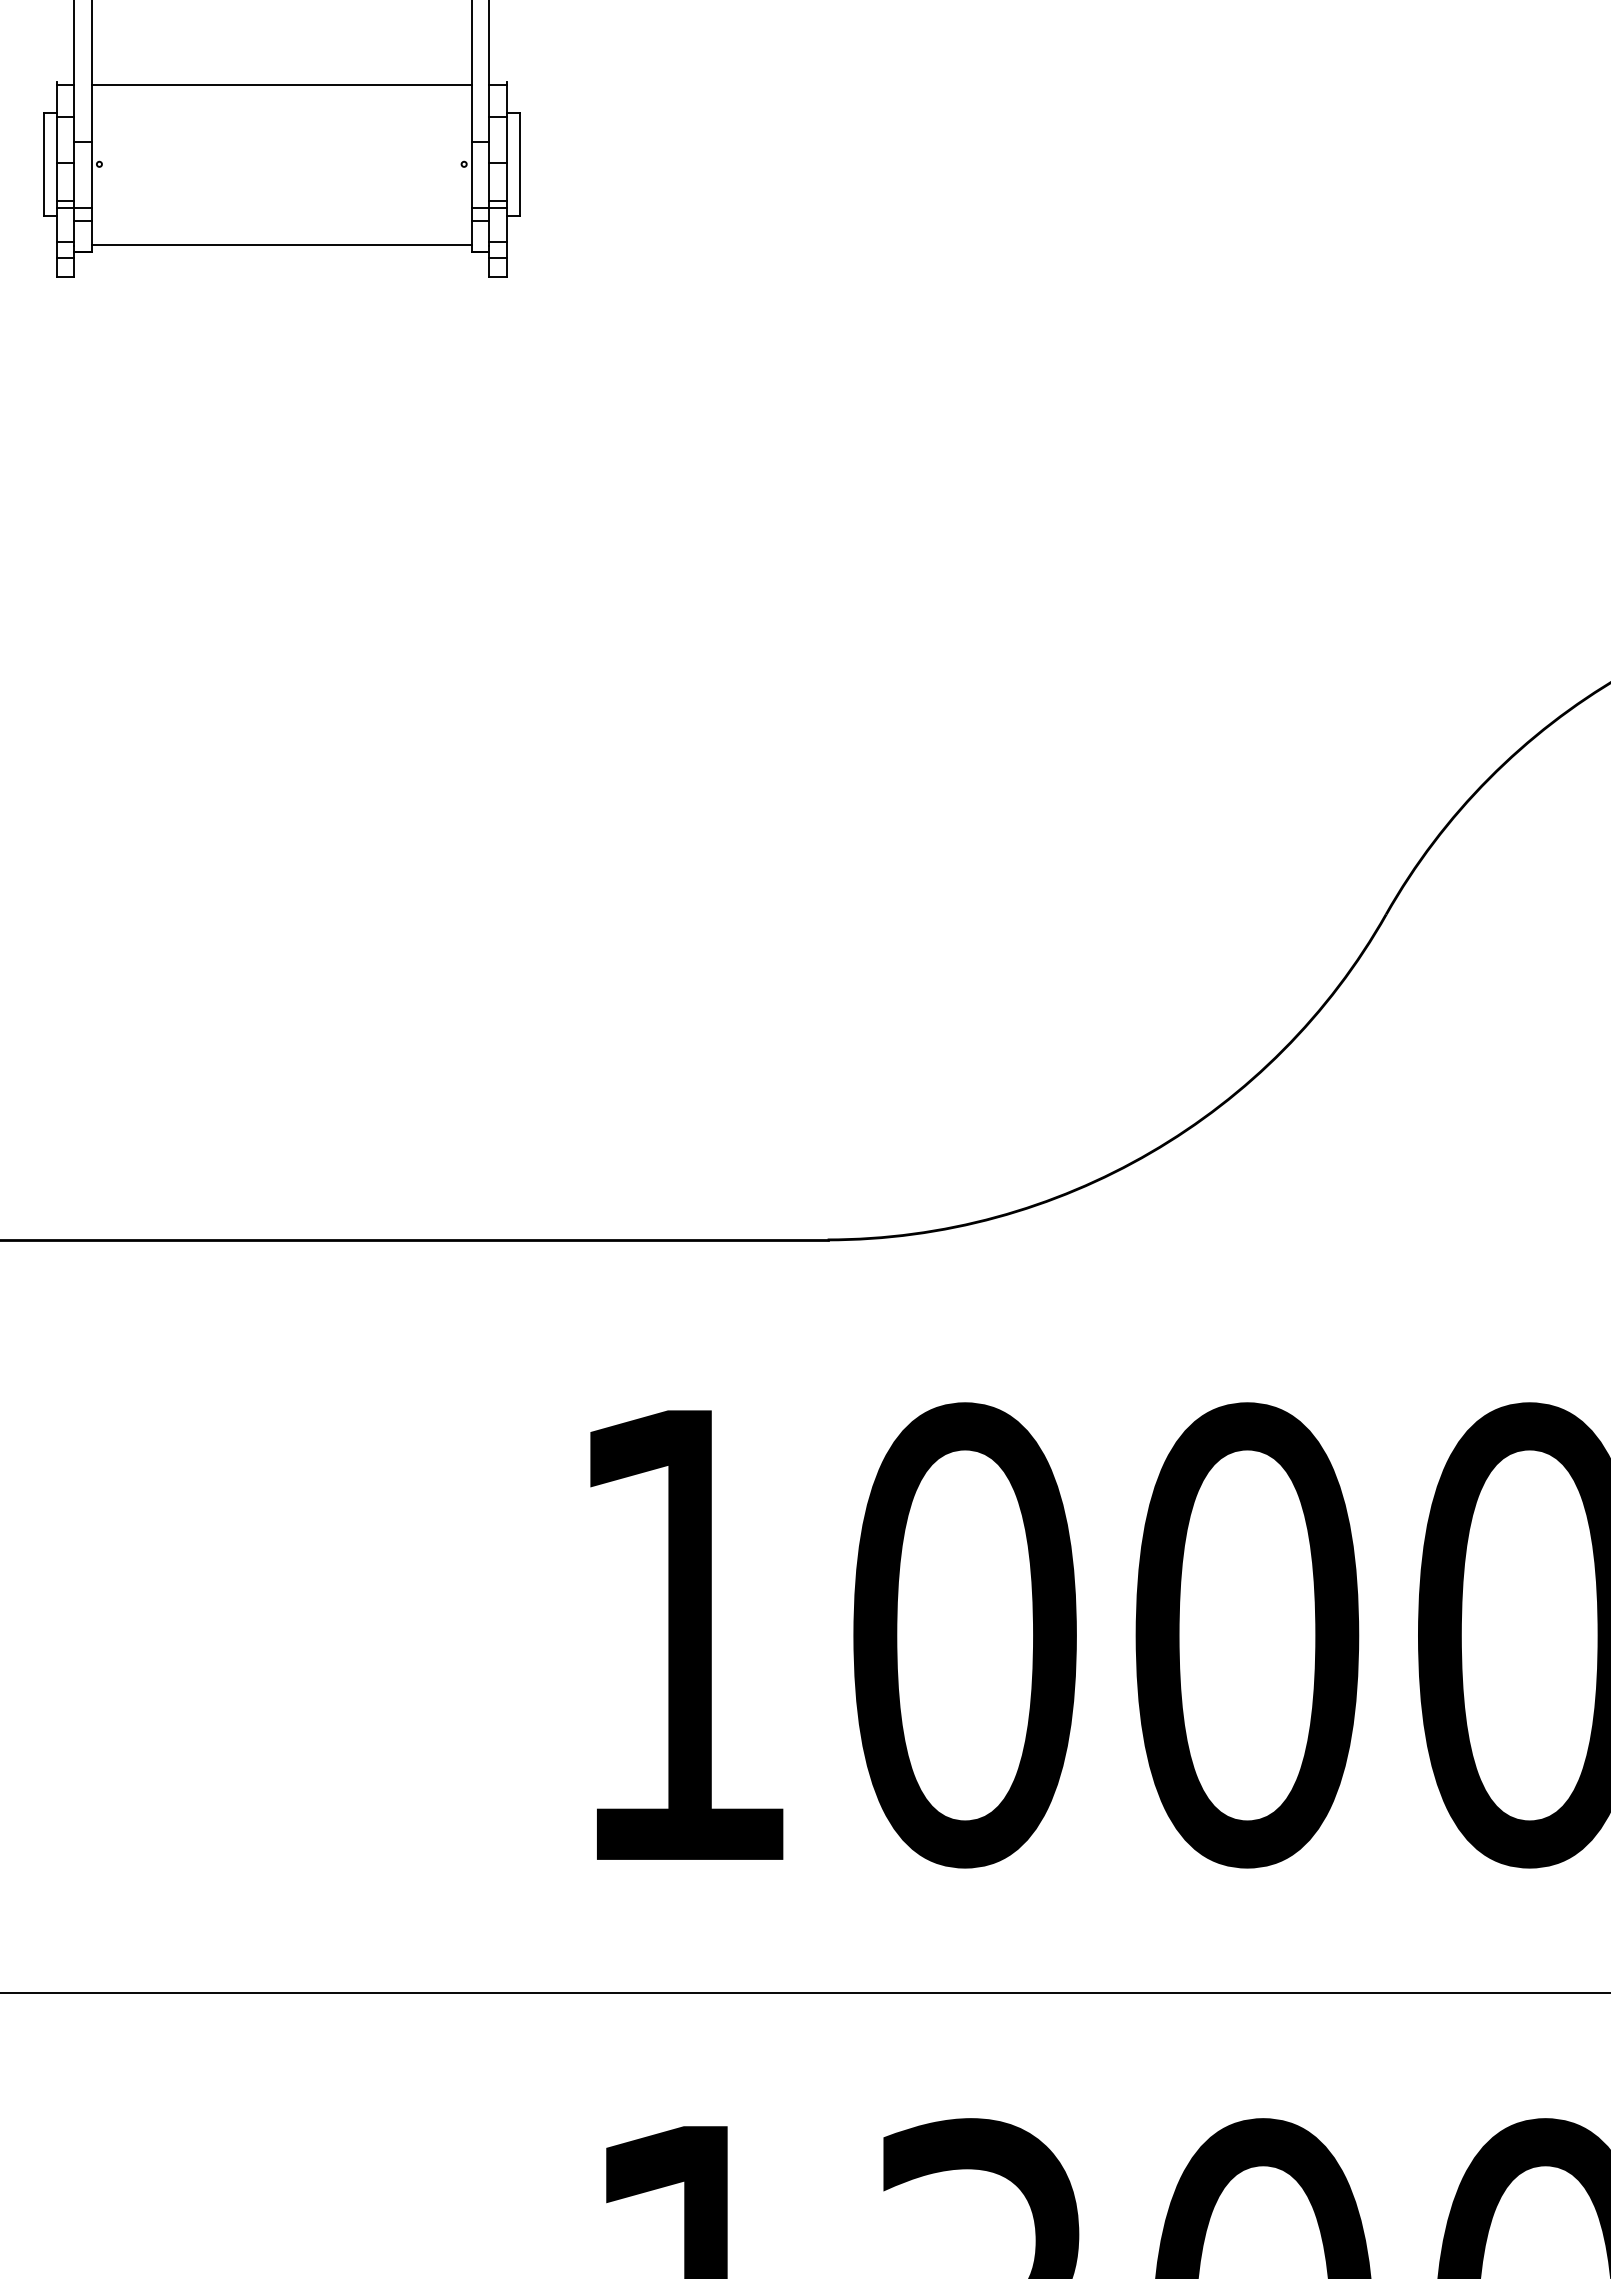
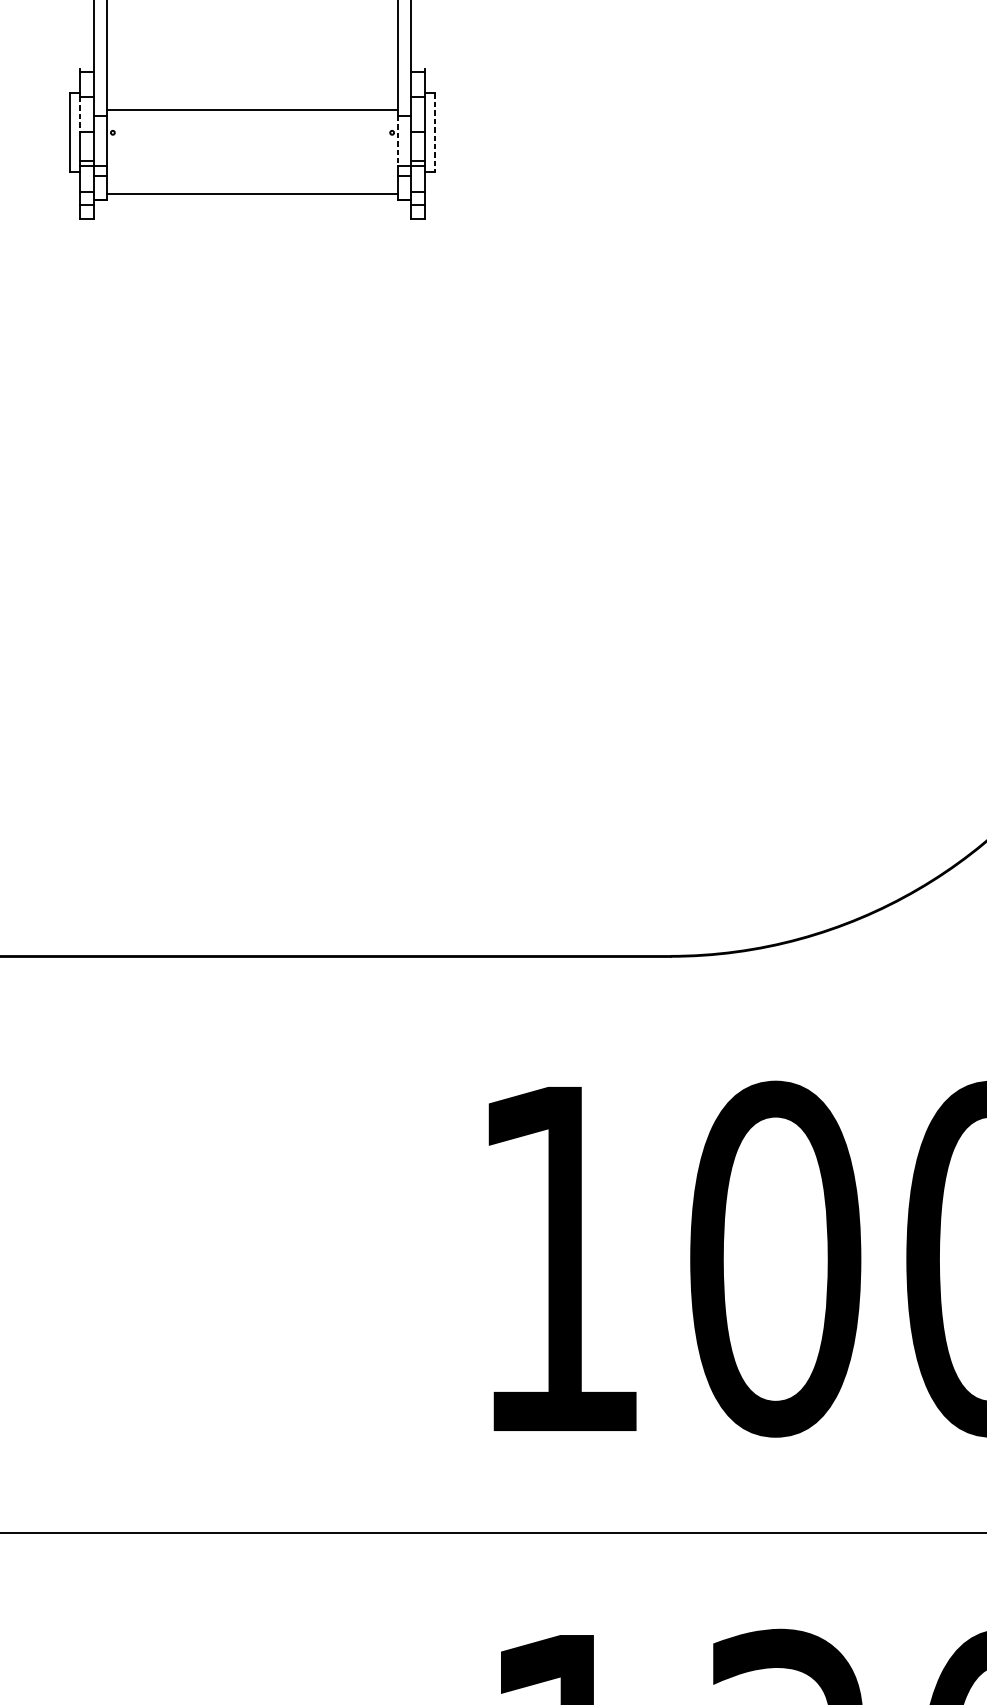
line: (281, 84) -> (252, 109), moved
line: (57, 140) -> (80, 114), solid -> dashed
line: (520, 164) -> (435, 132), solid -> dashed
line: (471, 174) -> (397, 140), solid -> dashed

